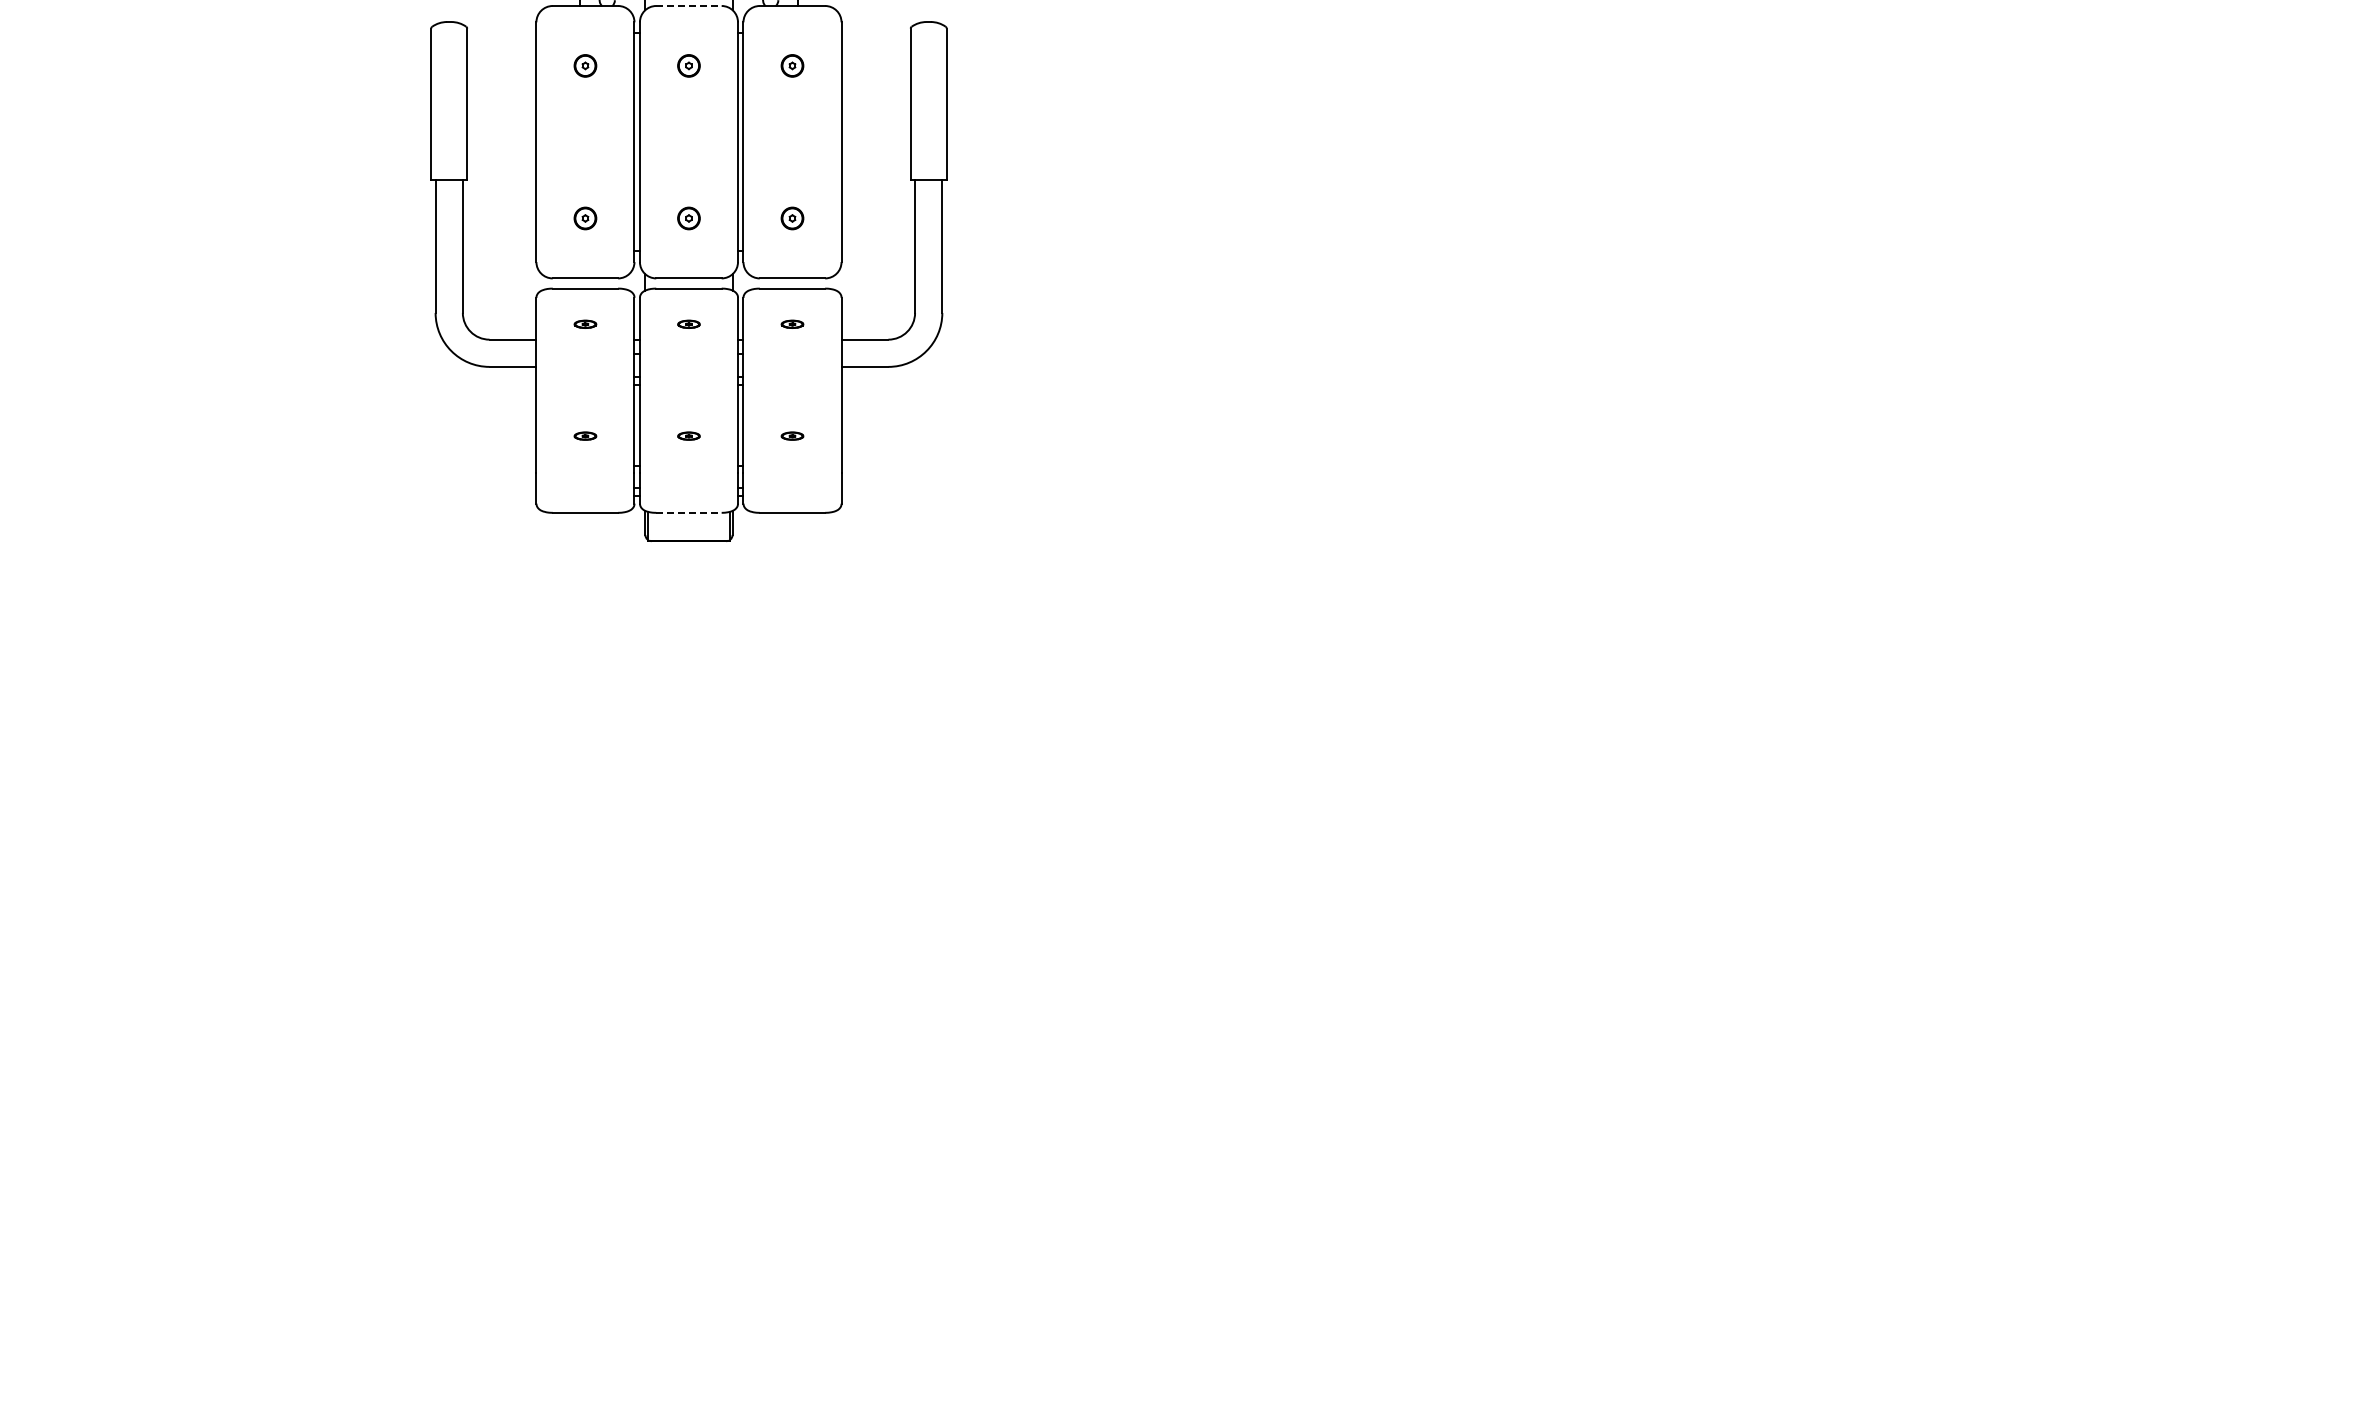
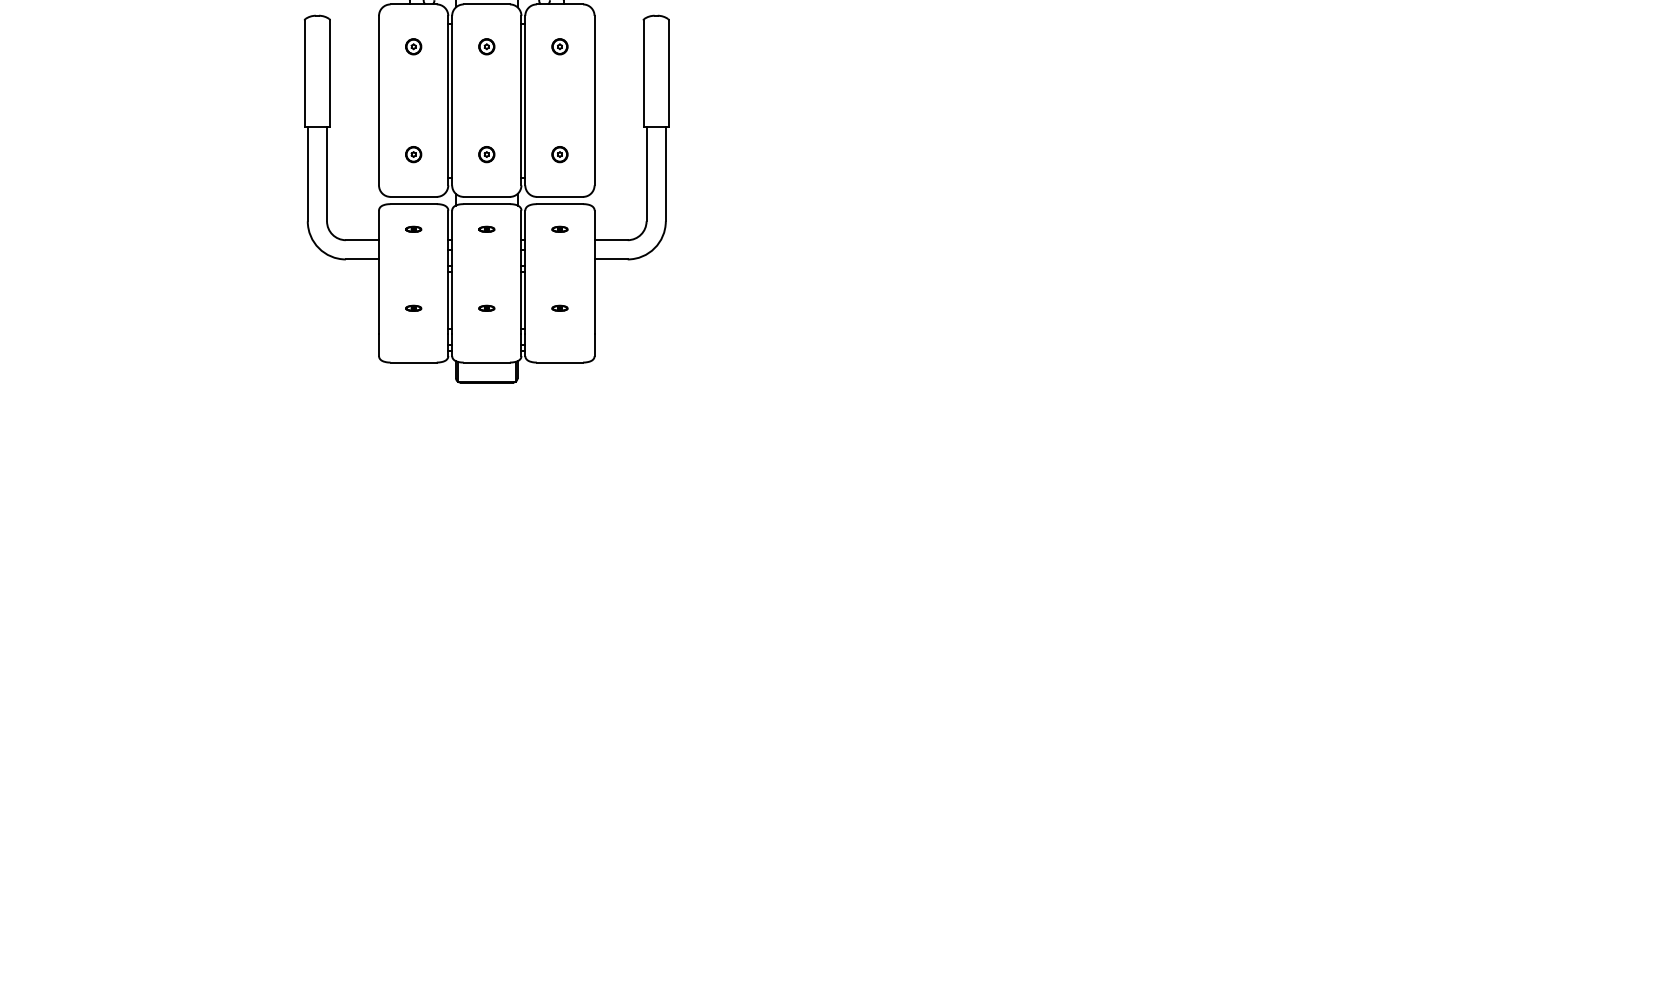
line: (688, 6) -> (486, 4), dashed -> solid
line: (688, 512) -> (486, 362), dashed -> solid

